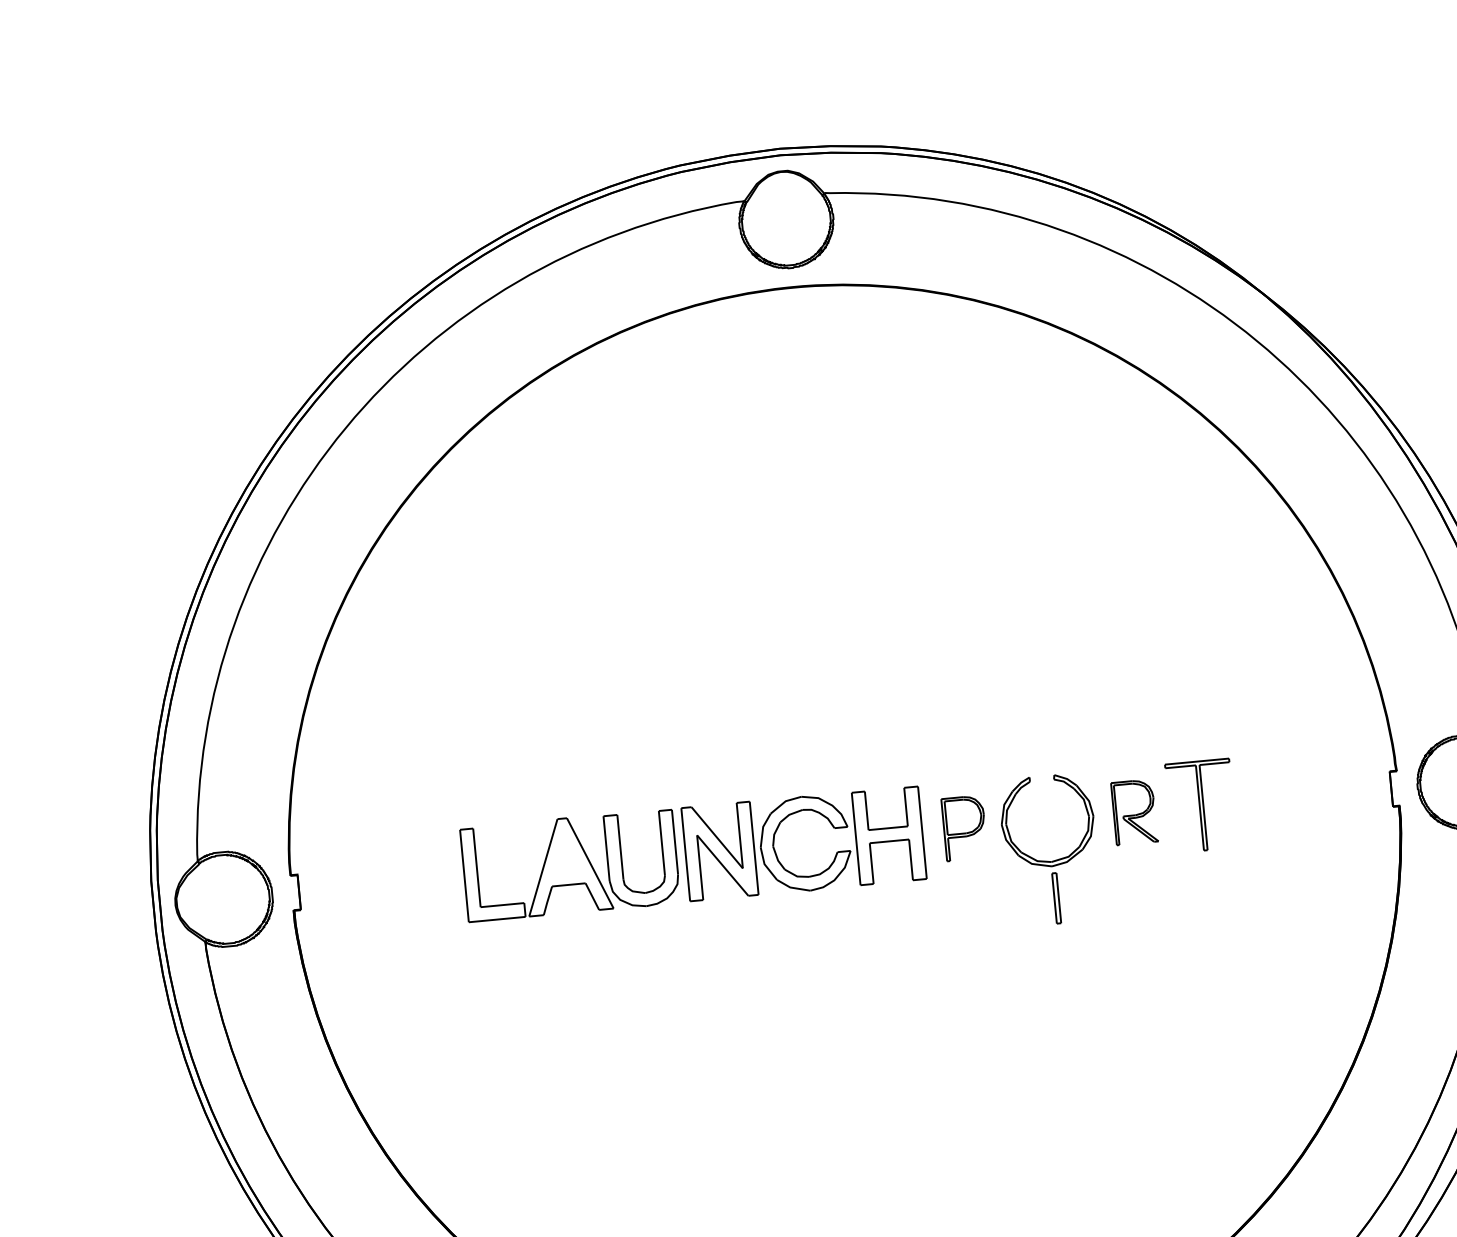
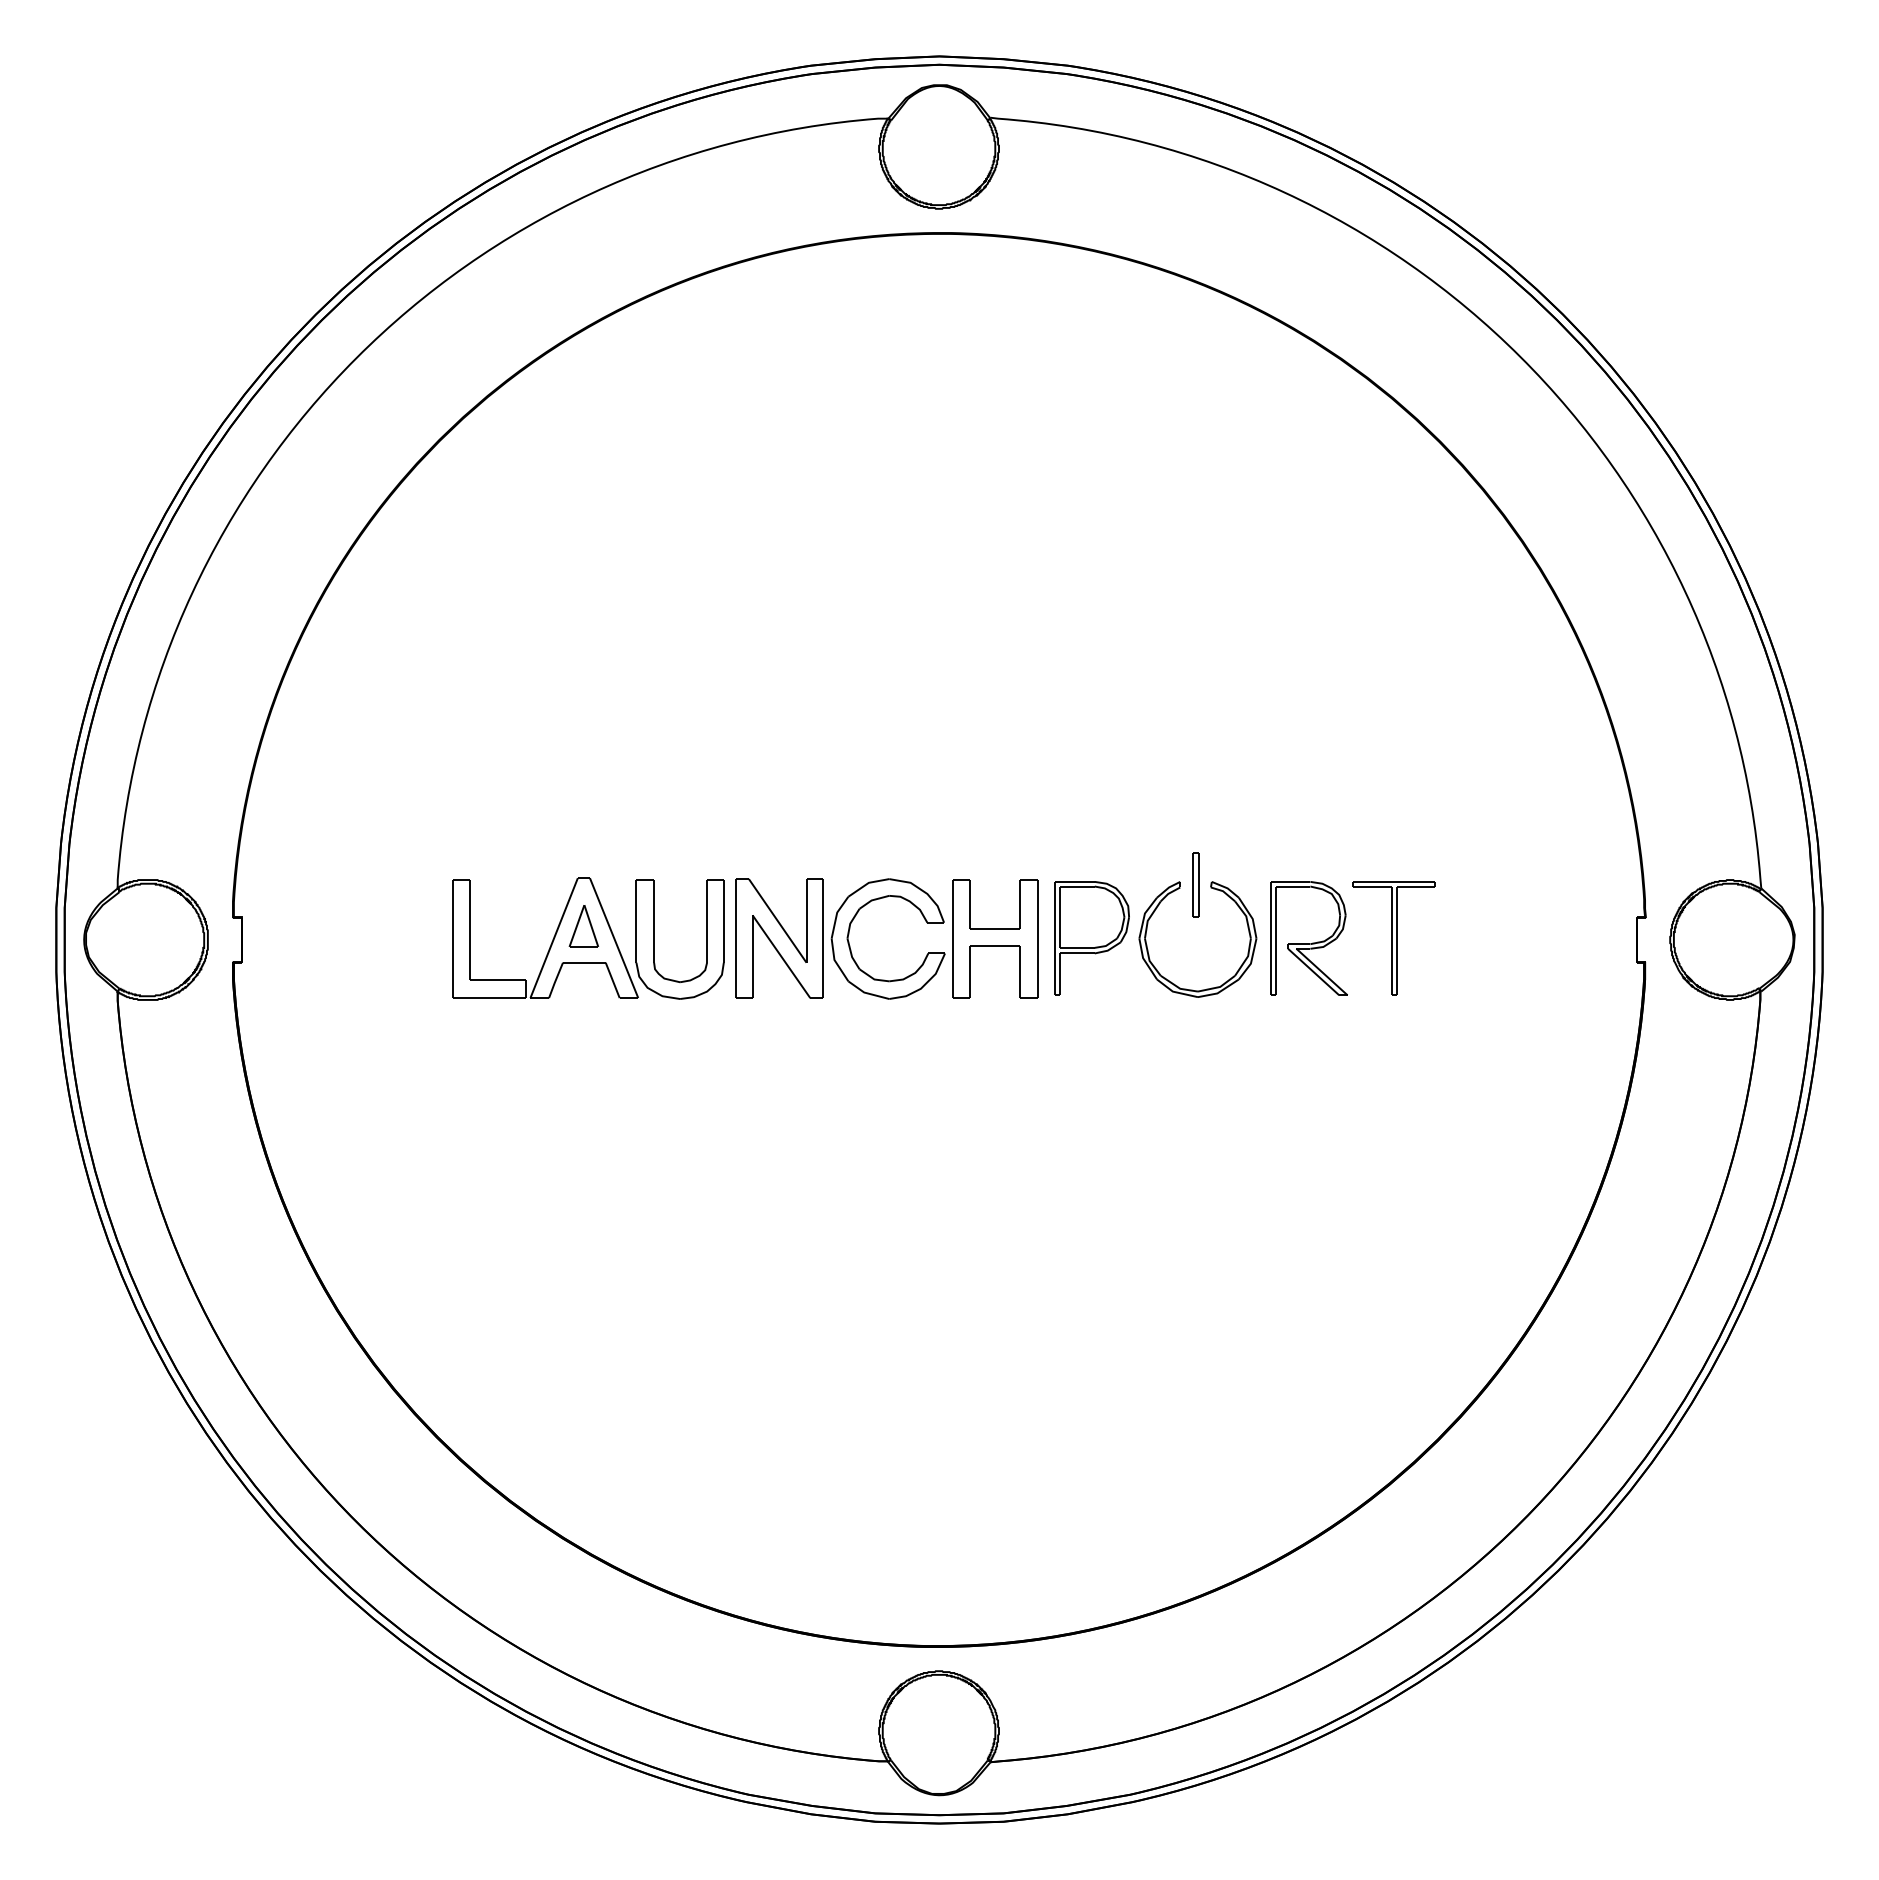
part: (1134, 812) -> (1308, 938), size x1.43
part: (964, 828) -> (1091, 938), size x1.43
part: (565, 856) -> (583, 926), added
part: (1056, 897) -> (1195, 884), moved

